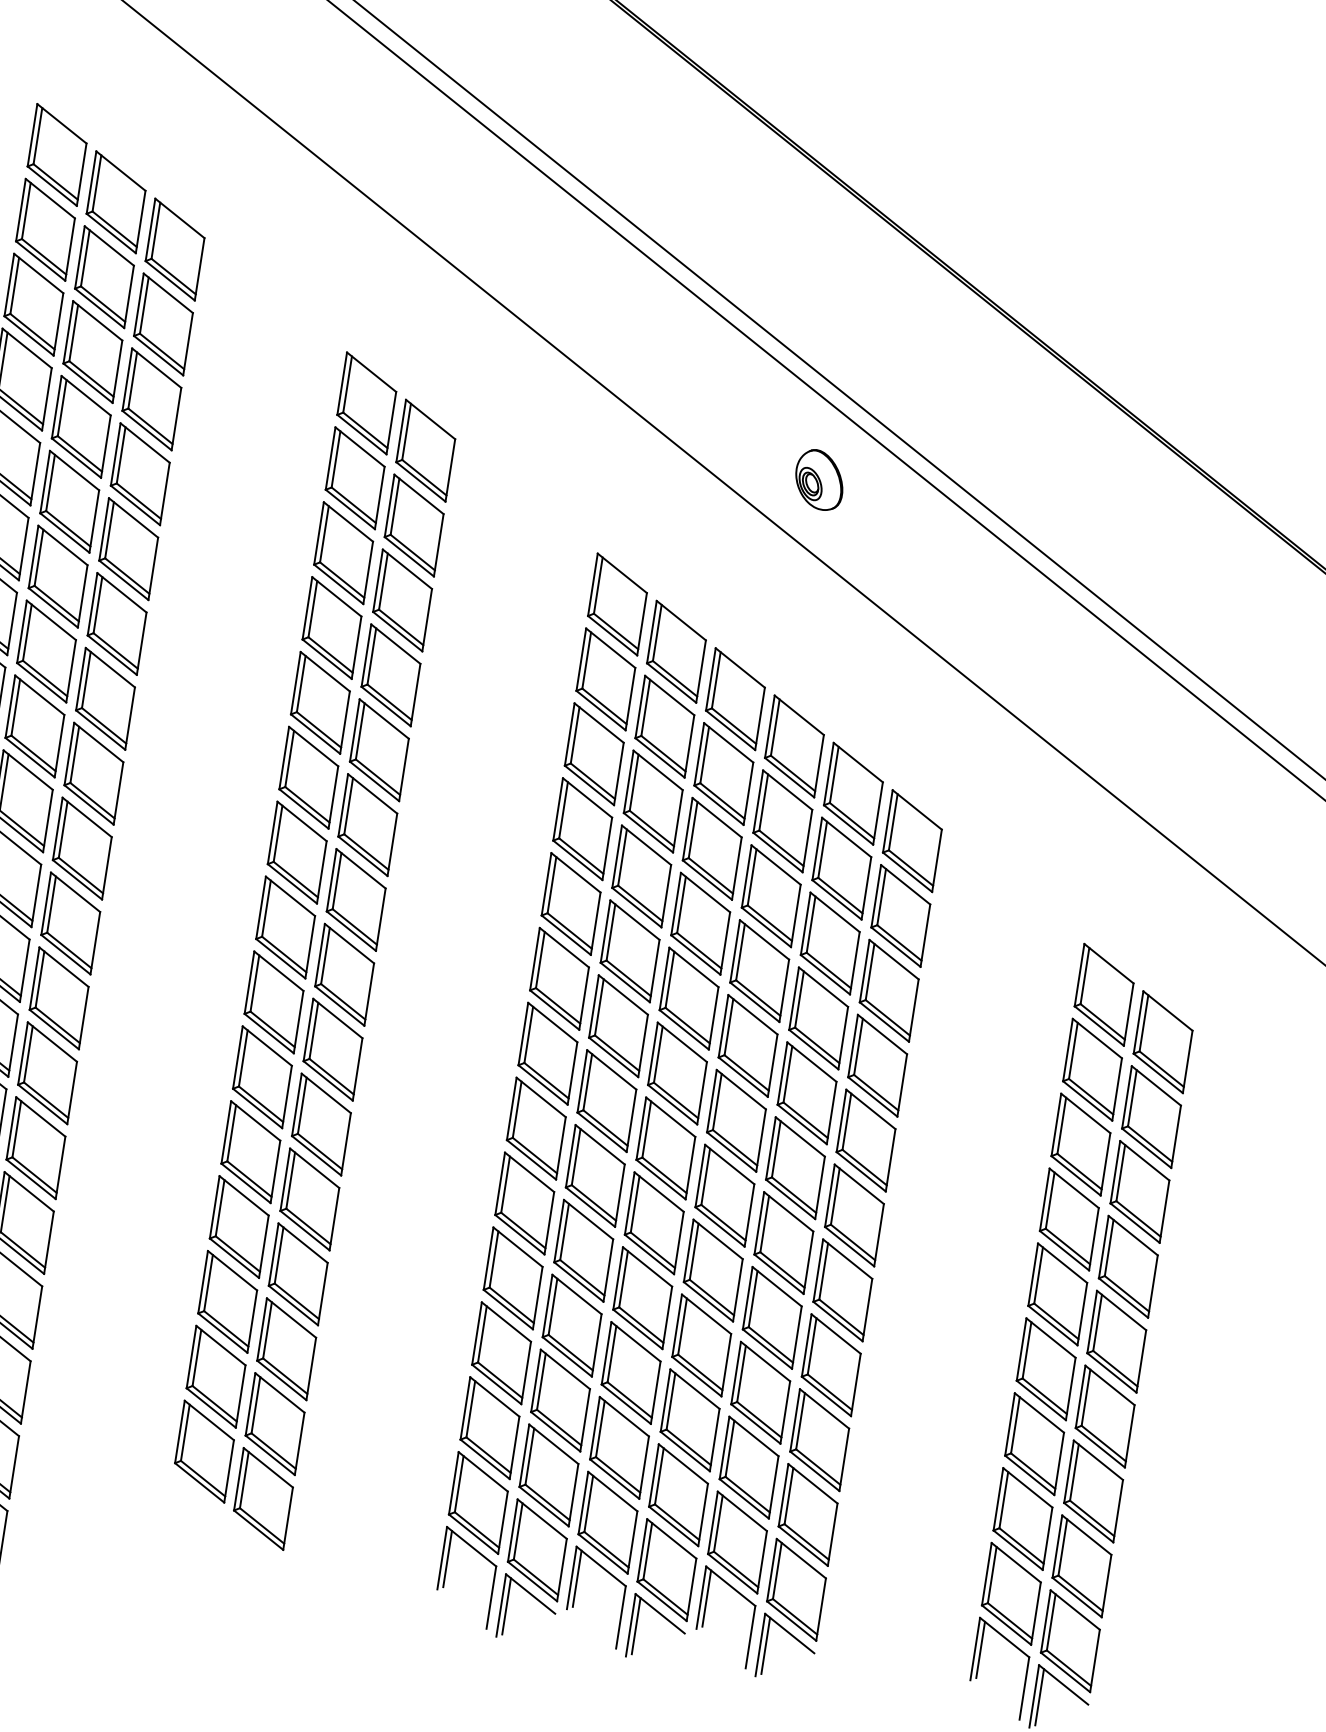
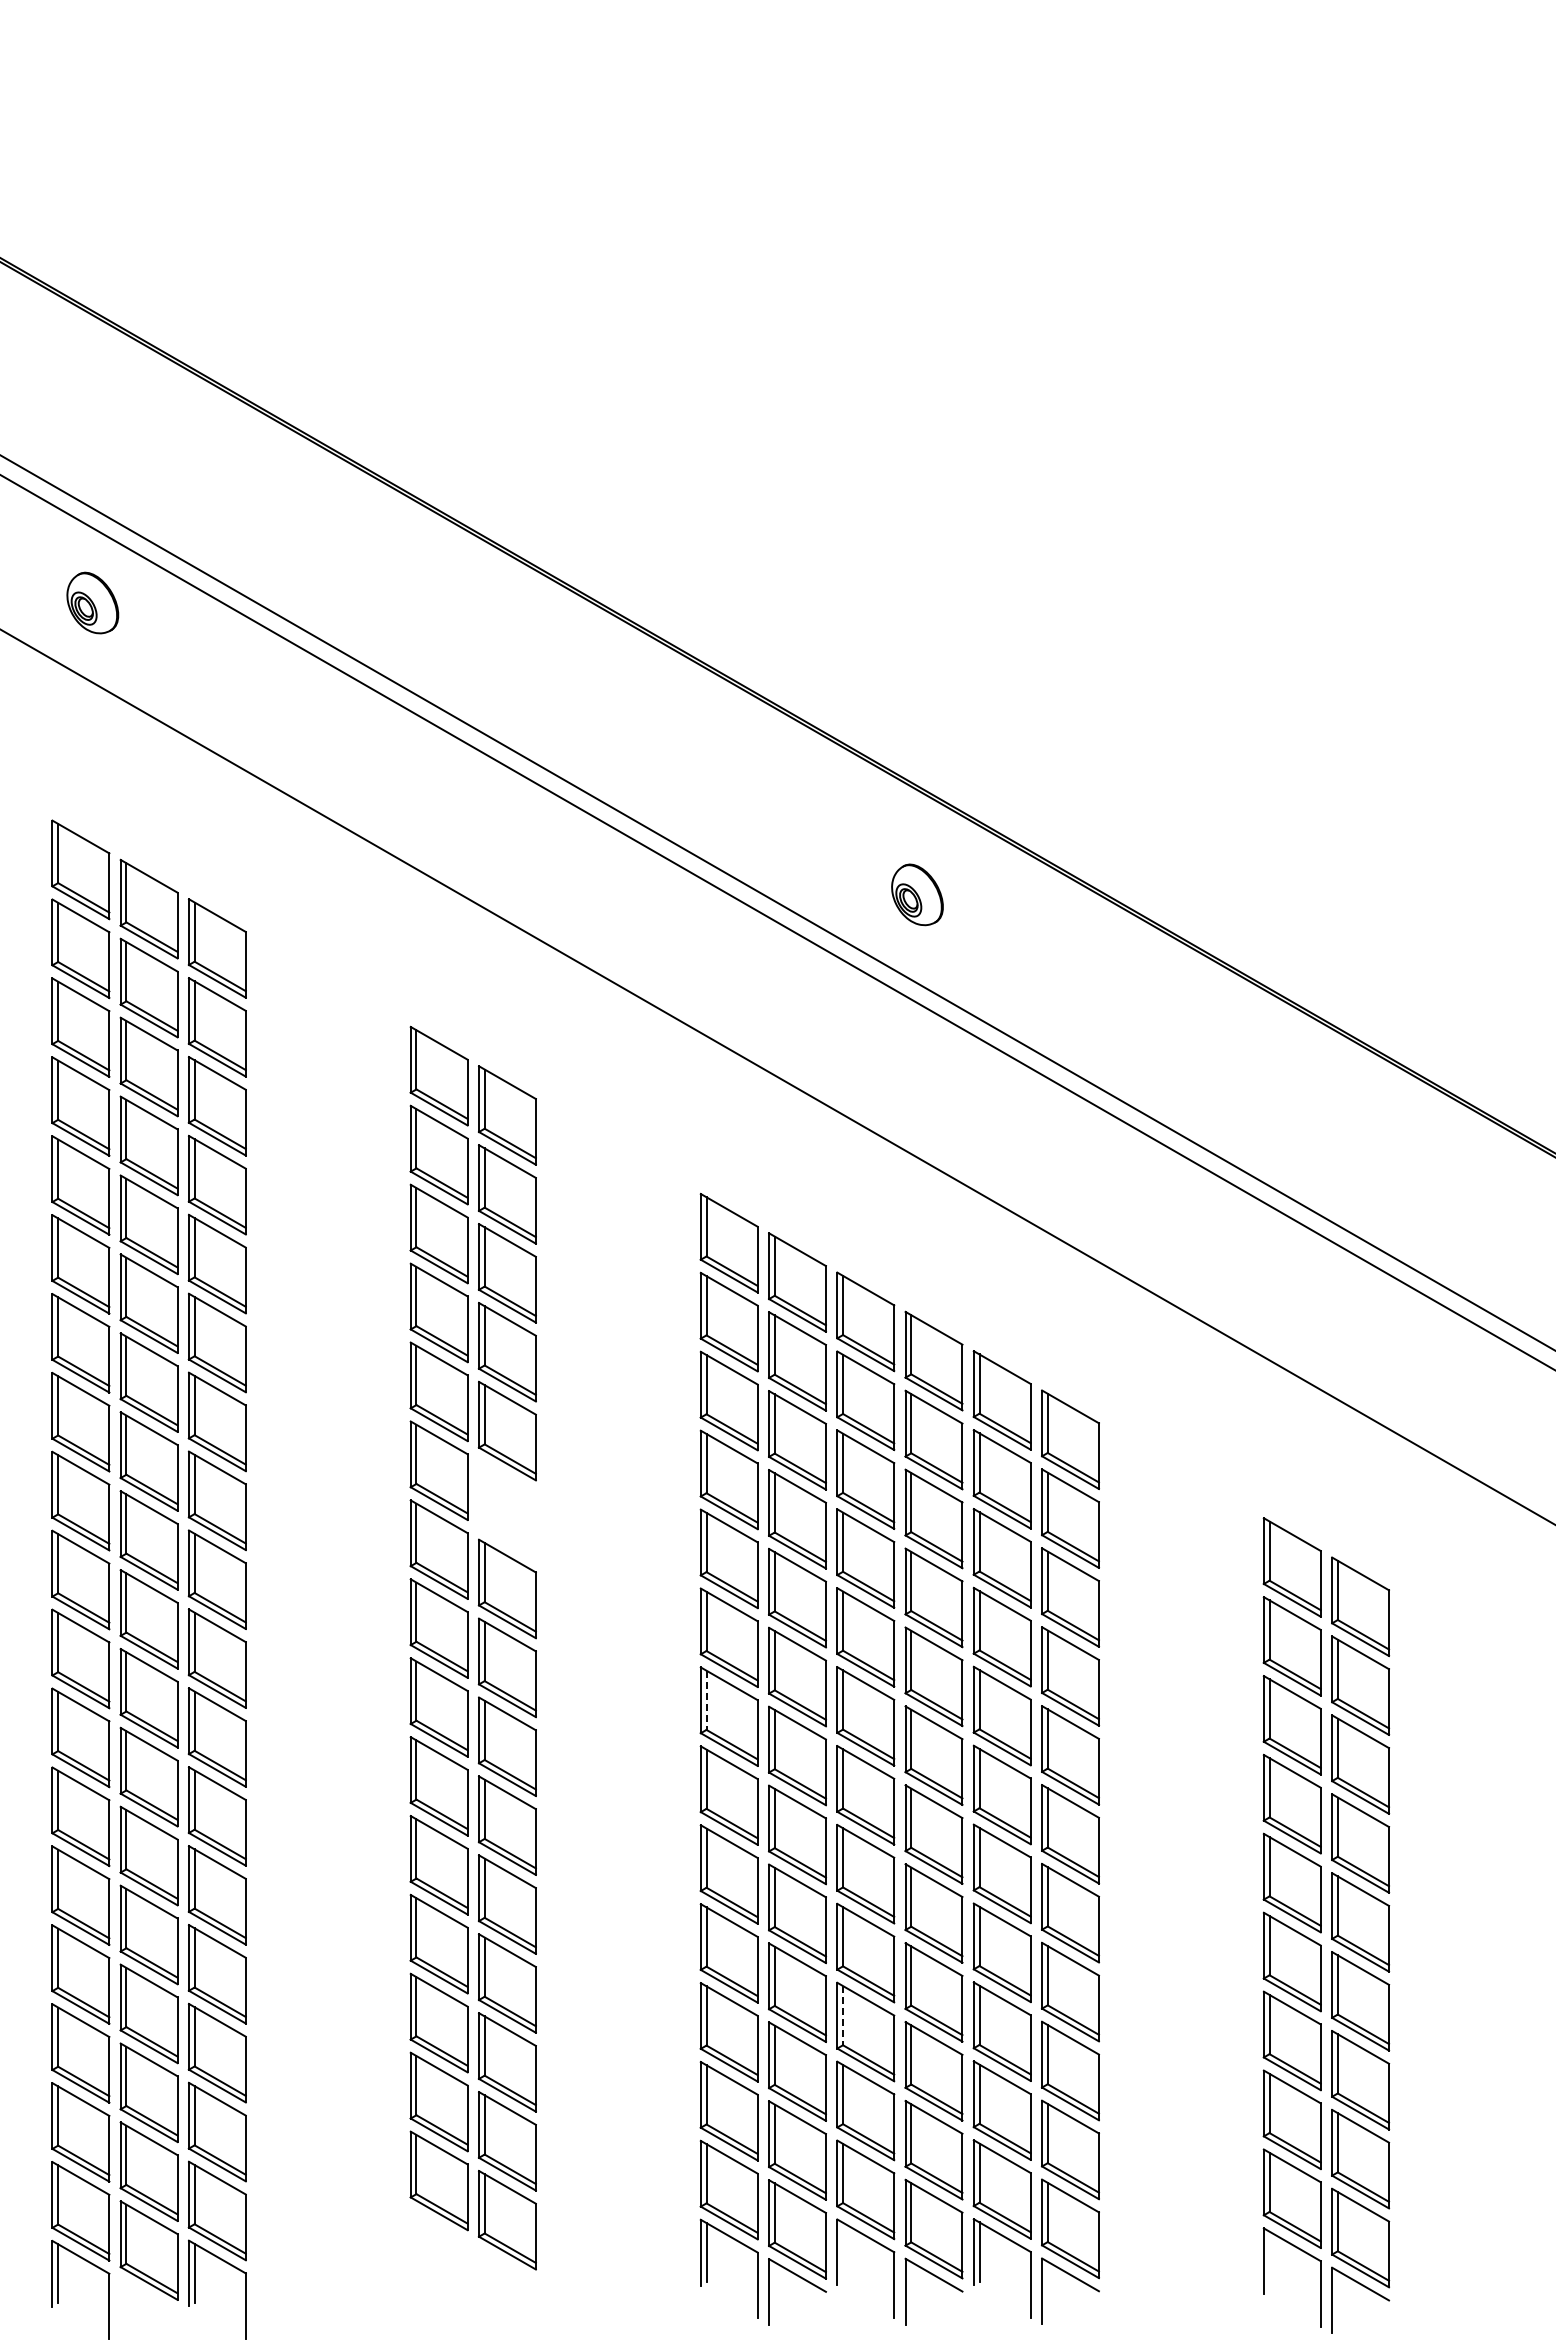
part: (819, 479) -> (917, 894), moved
part: (366, 824) -> (506, 1509), removed
line: (528, 1035) -> (706, 1700), solid -> dashed
line: (612, 1354) -> (843, 2015), solid -> dashed
line: (577, 1578) -> (843, 2251), removed
line: (506, 1605) -> (774, 2291), removed
line: (636, 1625) -> (911, 2291), removed
line: (765, 1645) -> (1047, 2290), removed
line: (980, 1649) -> (1269, 2260), removed
line: (1039, 1697) -> (1337, 2300), removed

